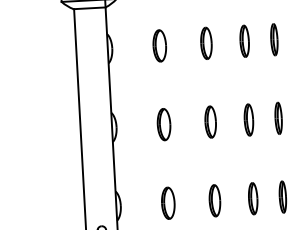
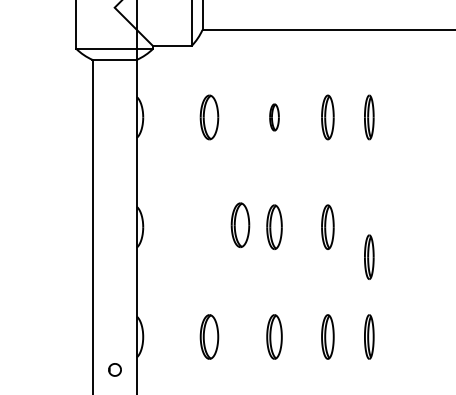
part: (206, 43) -> (274, 117), size x0.6
part: (278, 117) -> (369, 256), moved
part: (164, 124) -> (240, 224), moved

